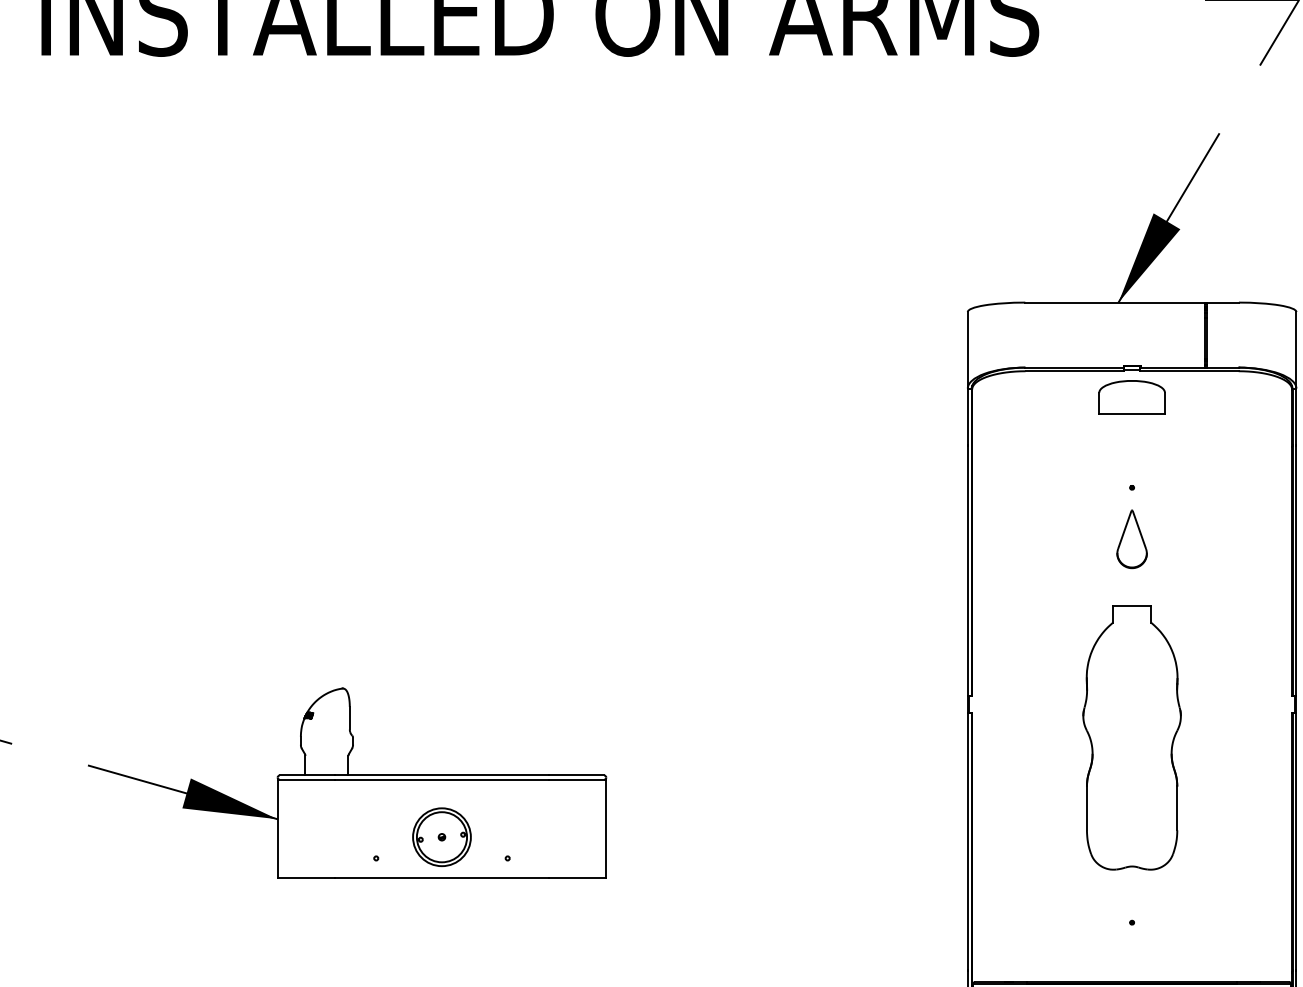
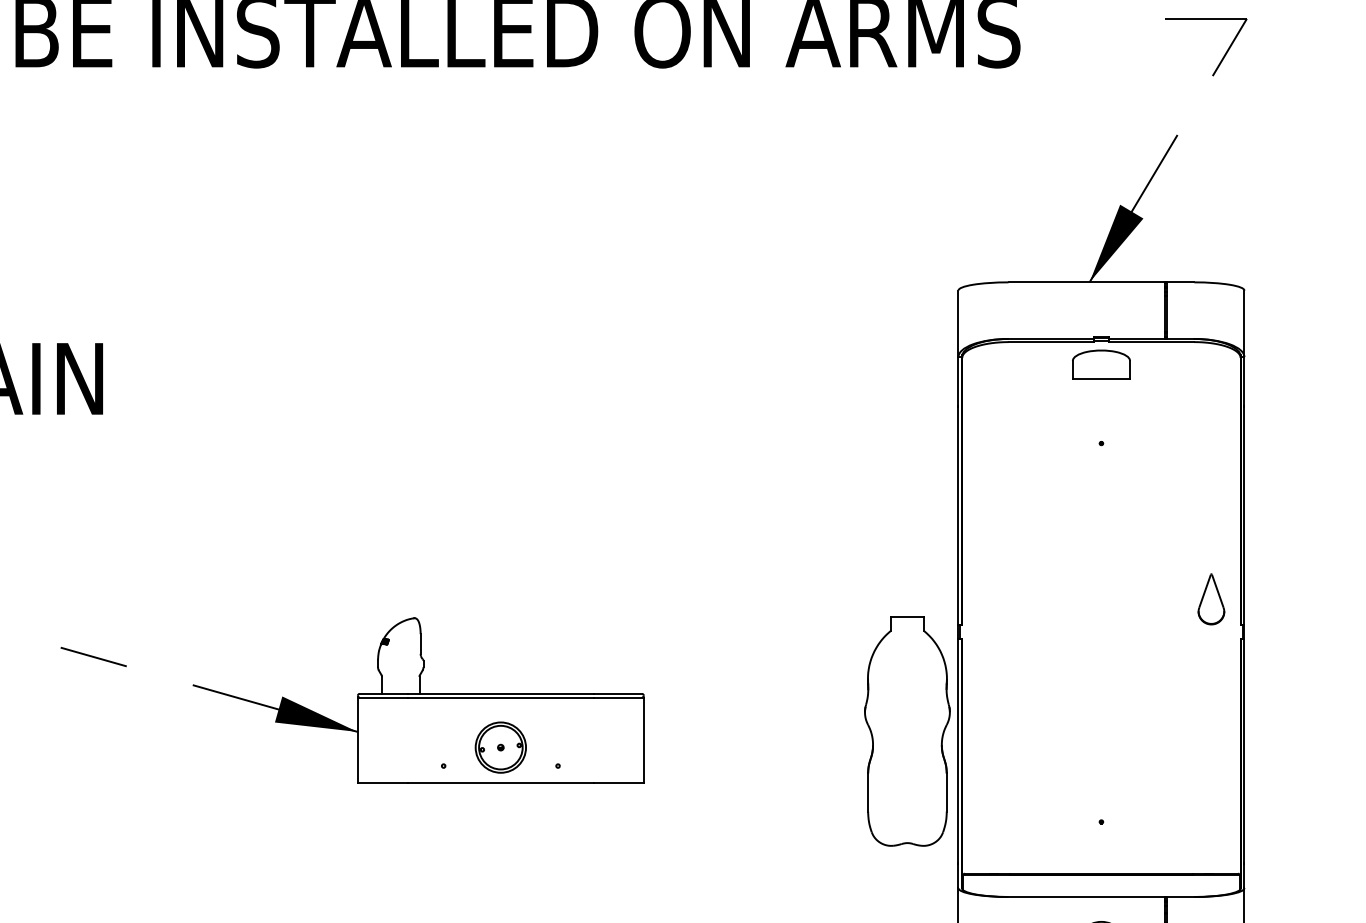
part: (1132, 539) -> (1211, 599), moved
part: (1132, 738) -> (907, 731), moved

